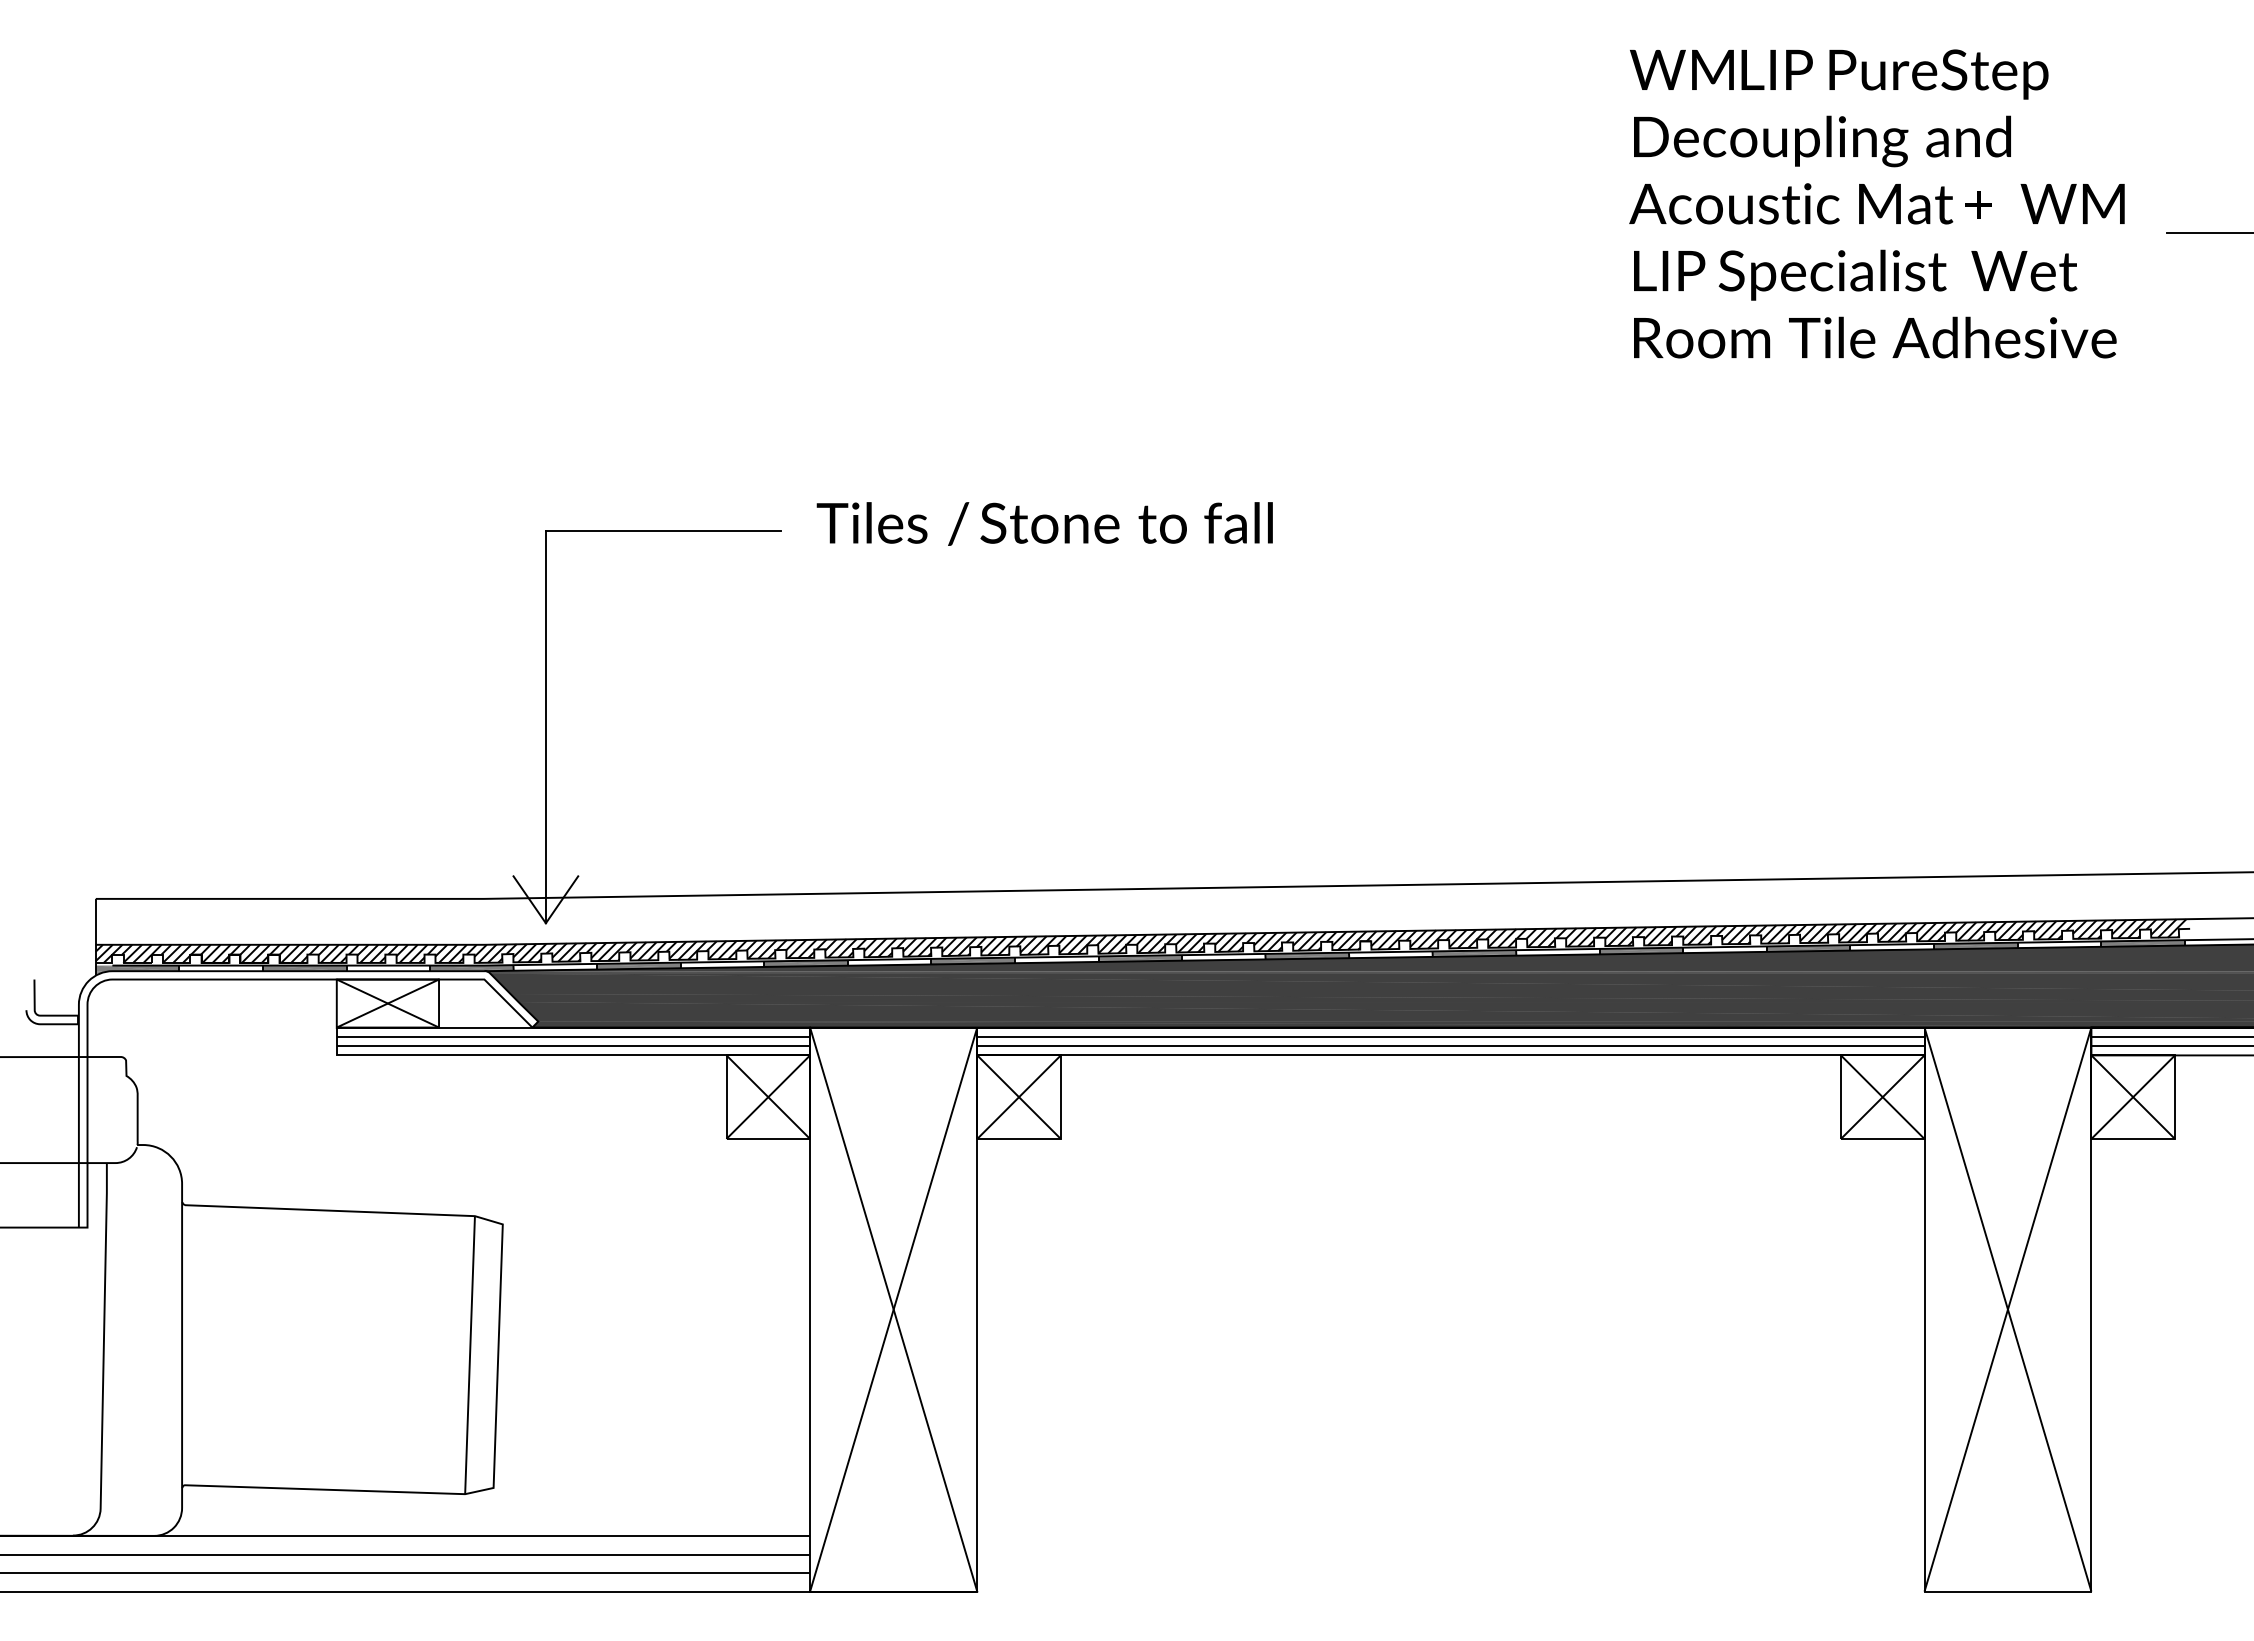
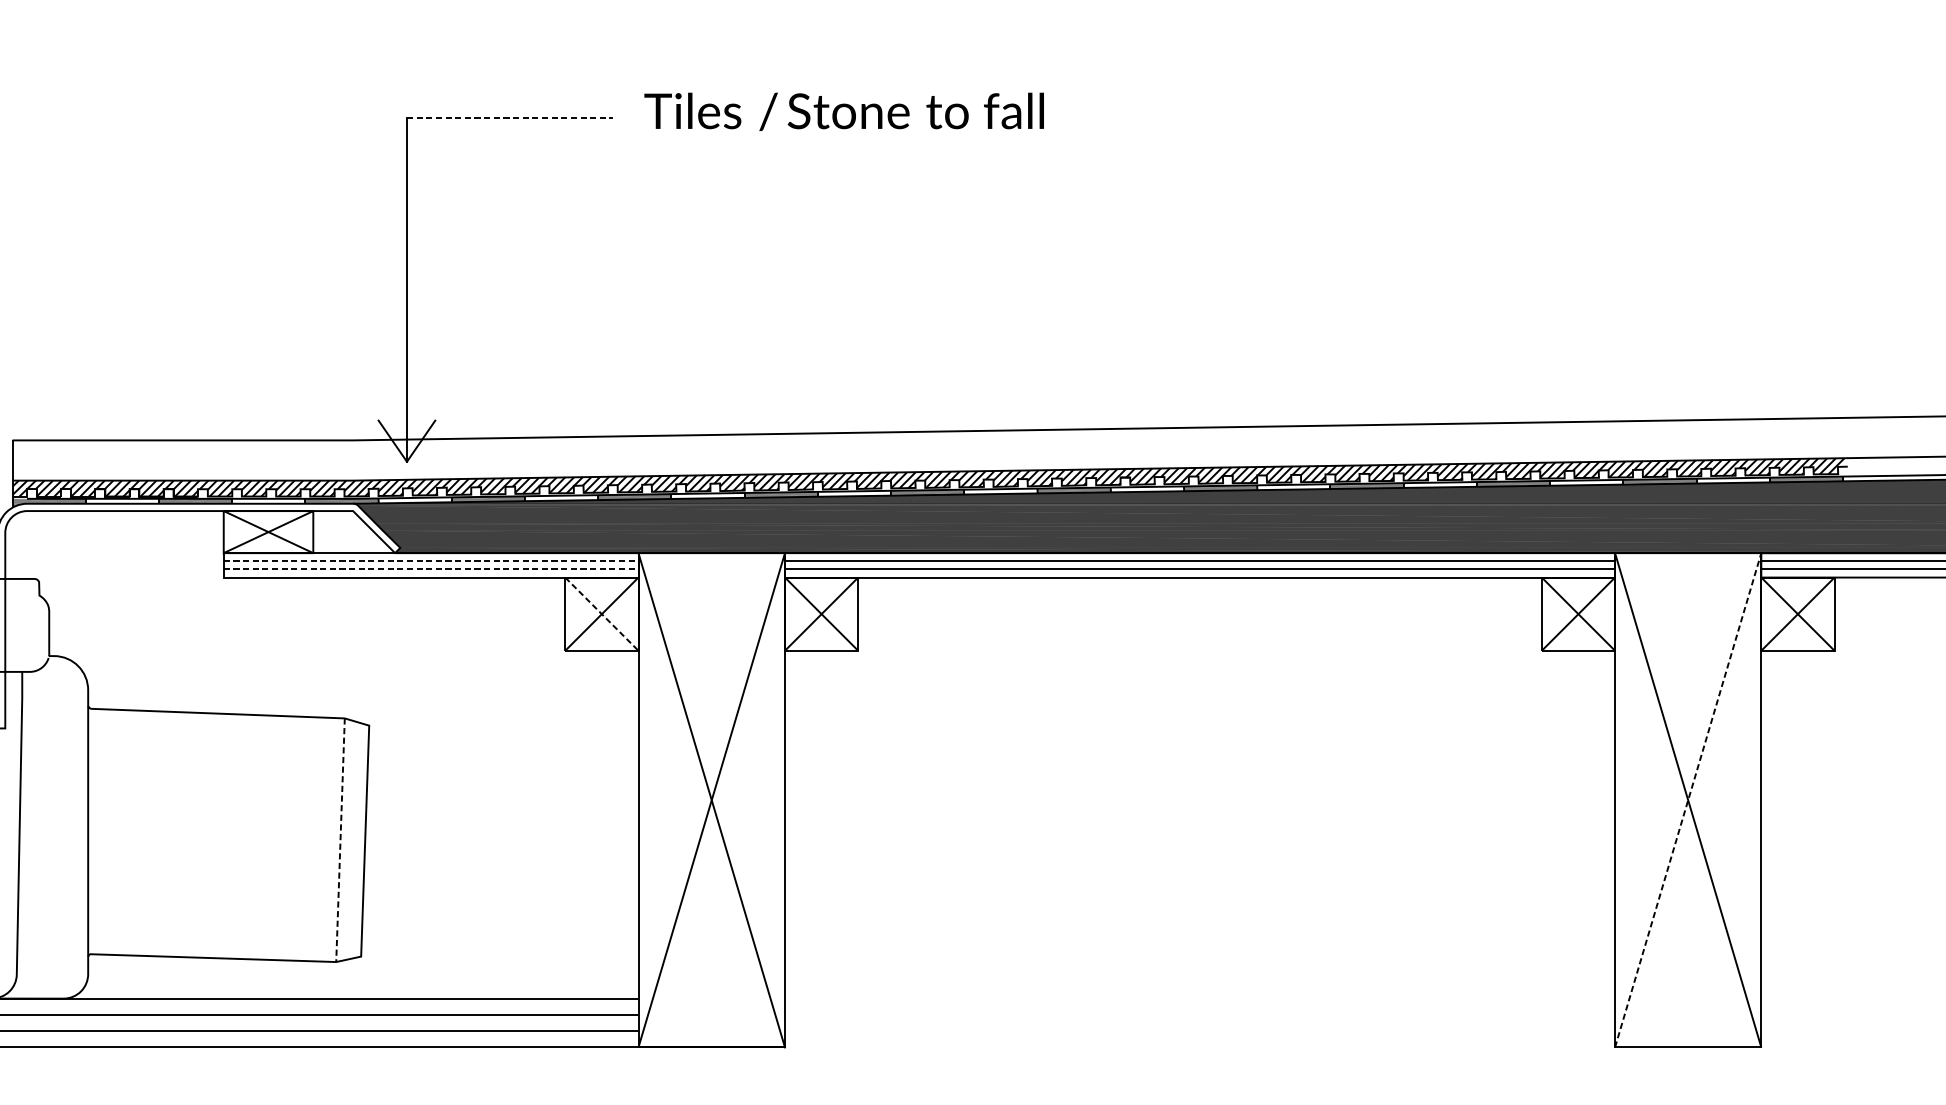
line: (663, 530) -> (510, 117), solid -> dashed
line: (573, 1036) -> (431, 560), solid -> dashed
line: (573, 1046) -> (431, 569), solid -> dashed
line: (768, 1097) -> (602, 614), solid -> dashed
line: (2008, 1309) -> (1688, 800), solid -> dashed
line: (470, 1355) -> (340, 840), solid -> dashed

